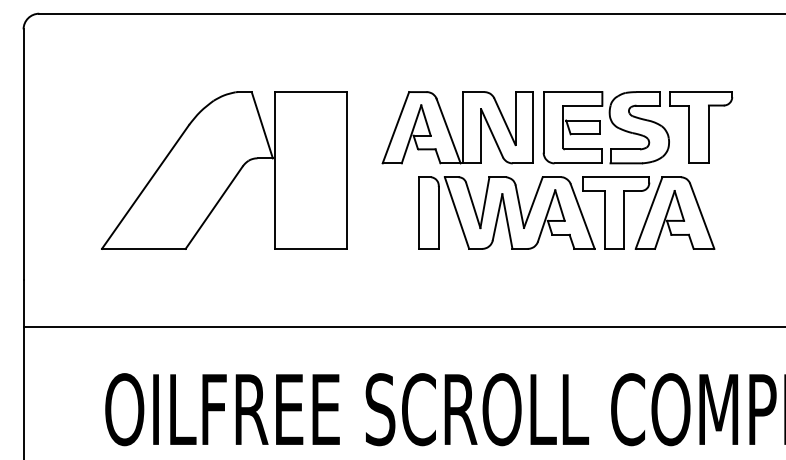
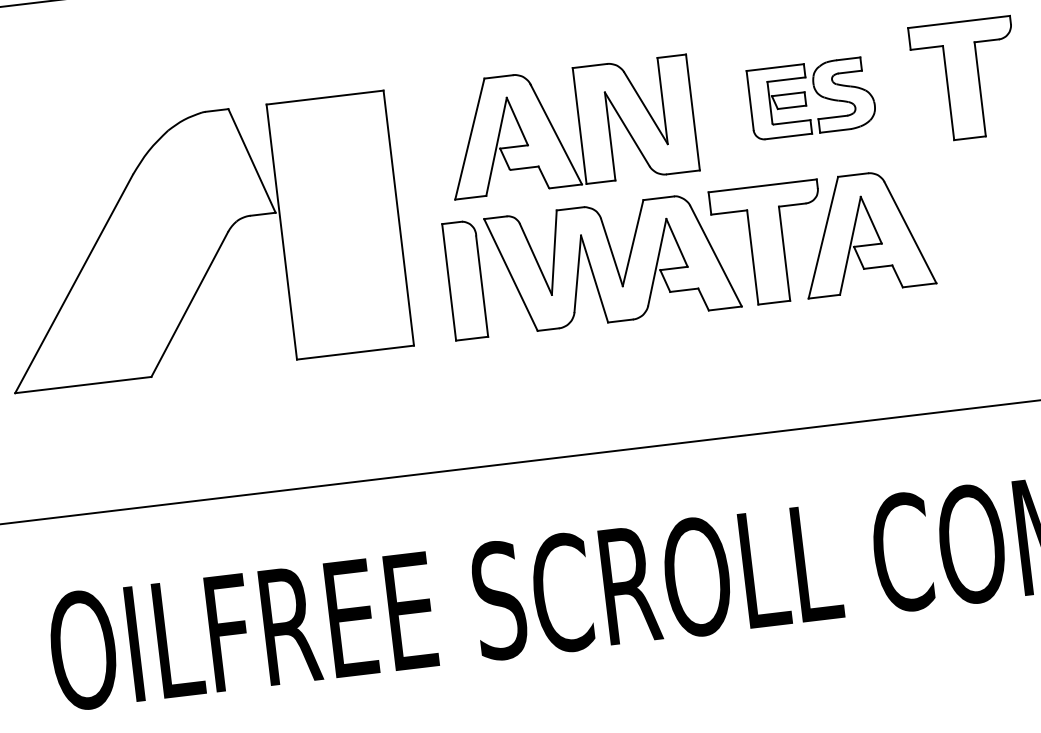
part: (605, 127) -> (810, 98), size x0.6
part: (566, 212) -> (688, 252), moved

